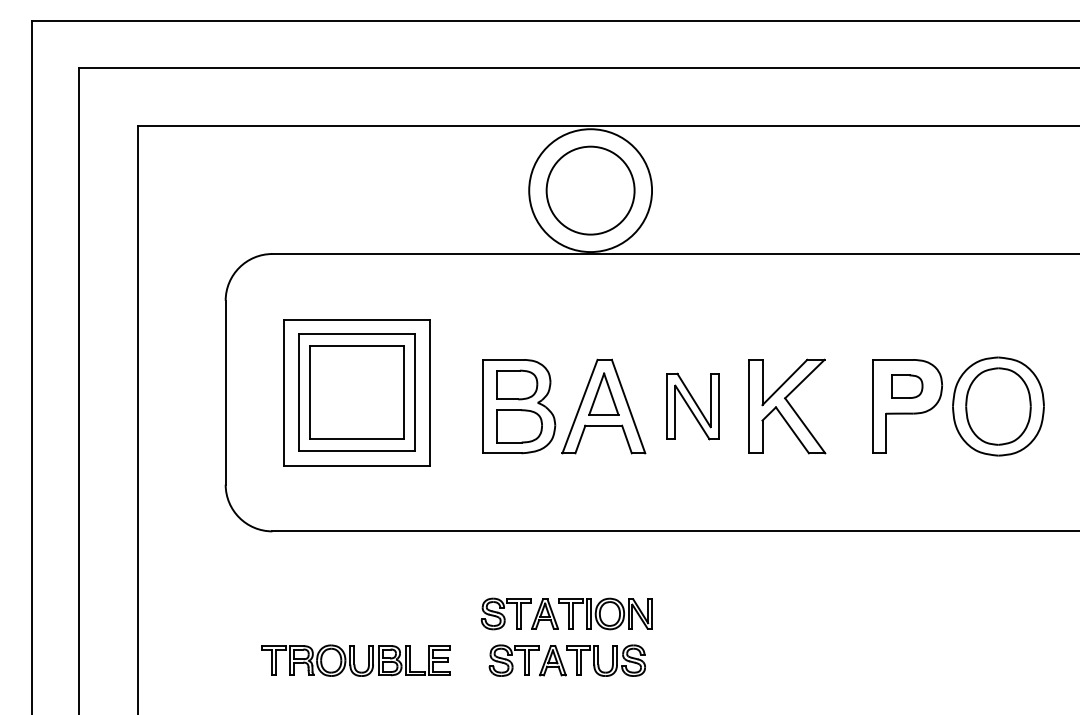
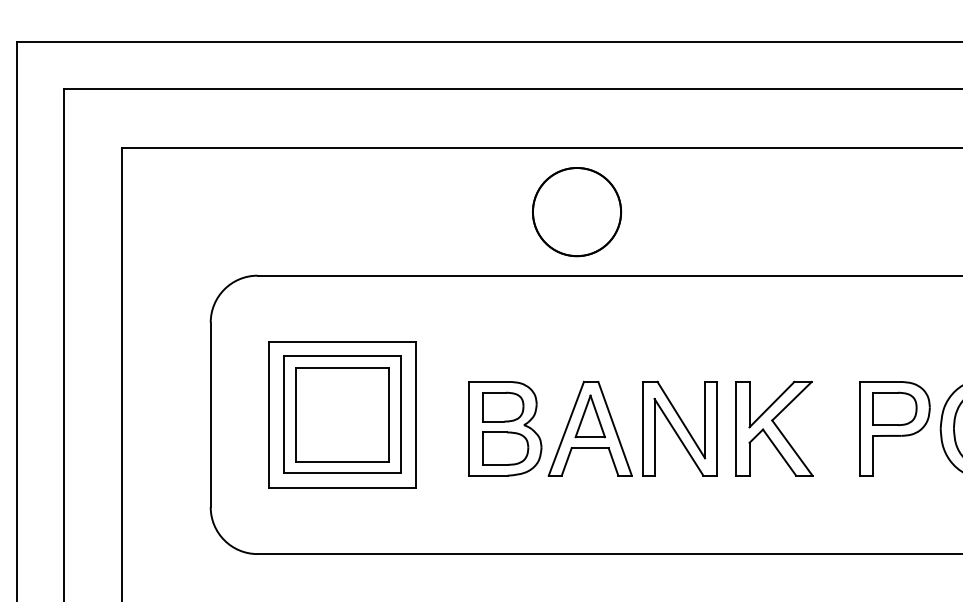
circle: (590, 190) -> (576, 211), size x0.71
part: (907, 386) -> (895, 408), size x1.43
part: (692, 406) -> (679, 428), size x1.43

